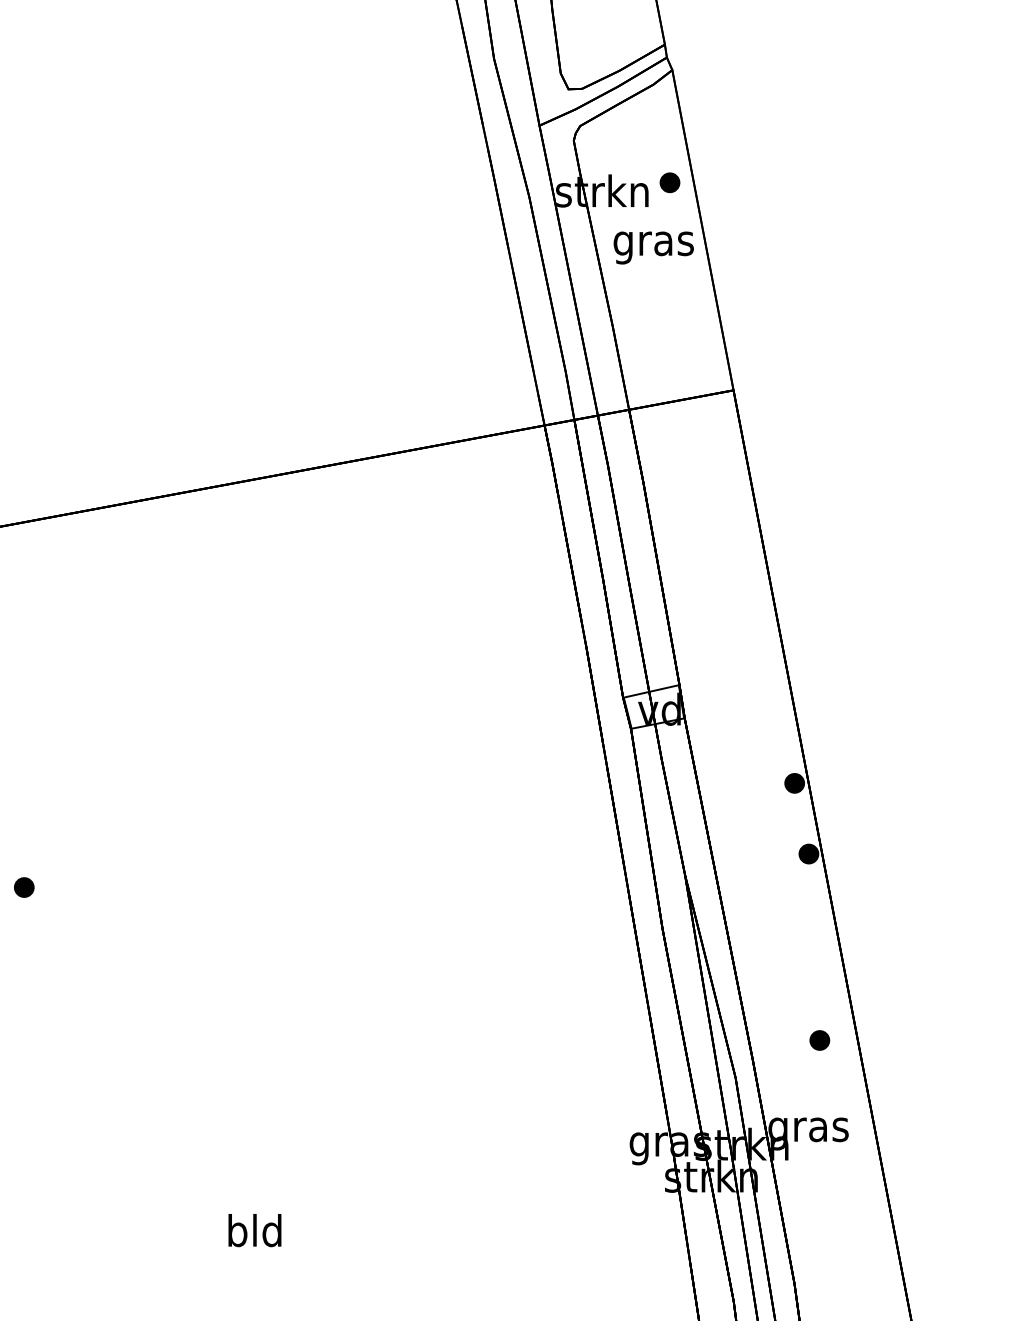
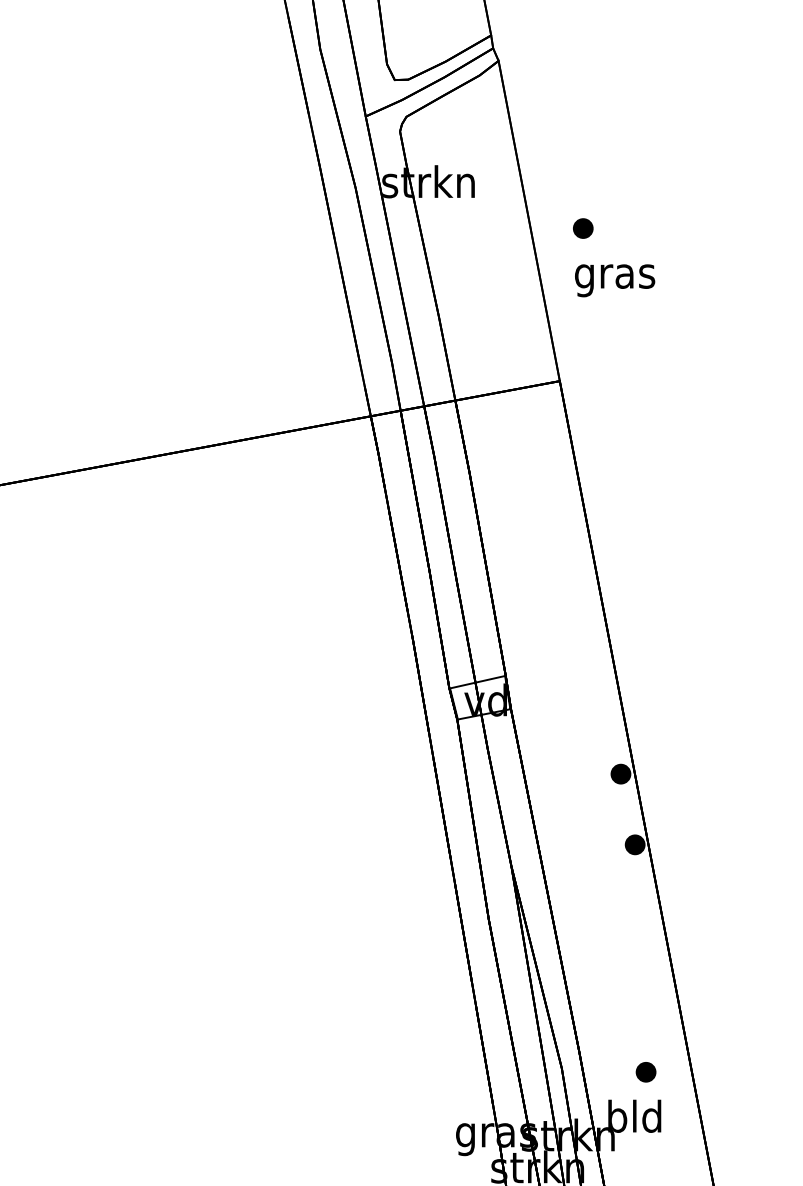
part: (669, 182) -> (582, 228), moved
text: (653, 247) -> (614, 280), moved
part: (819, 1040) -> (645, 1072), moved
text: (808, 1129) -> (634, 1120), gras -> bld

